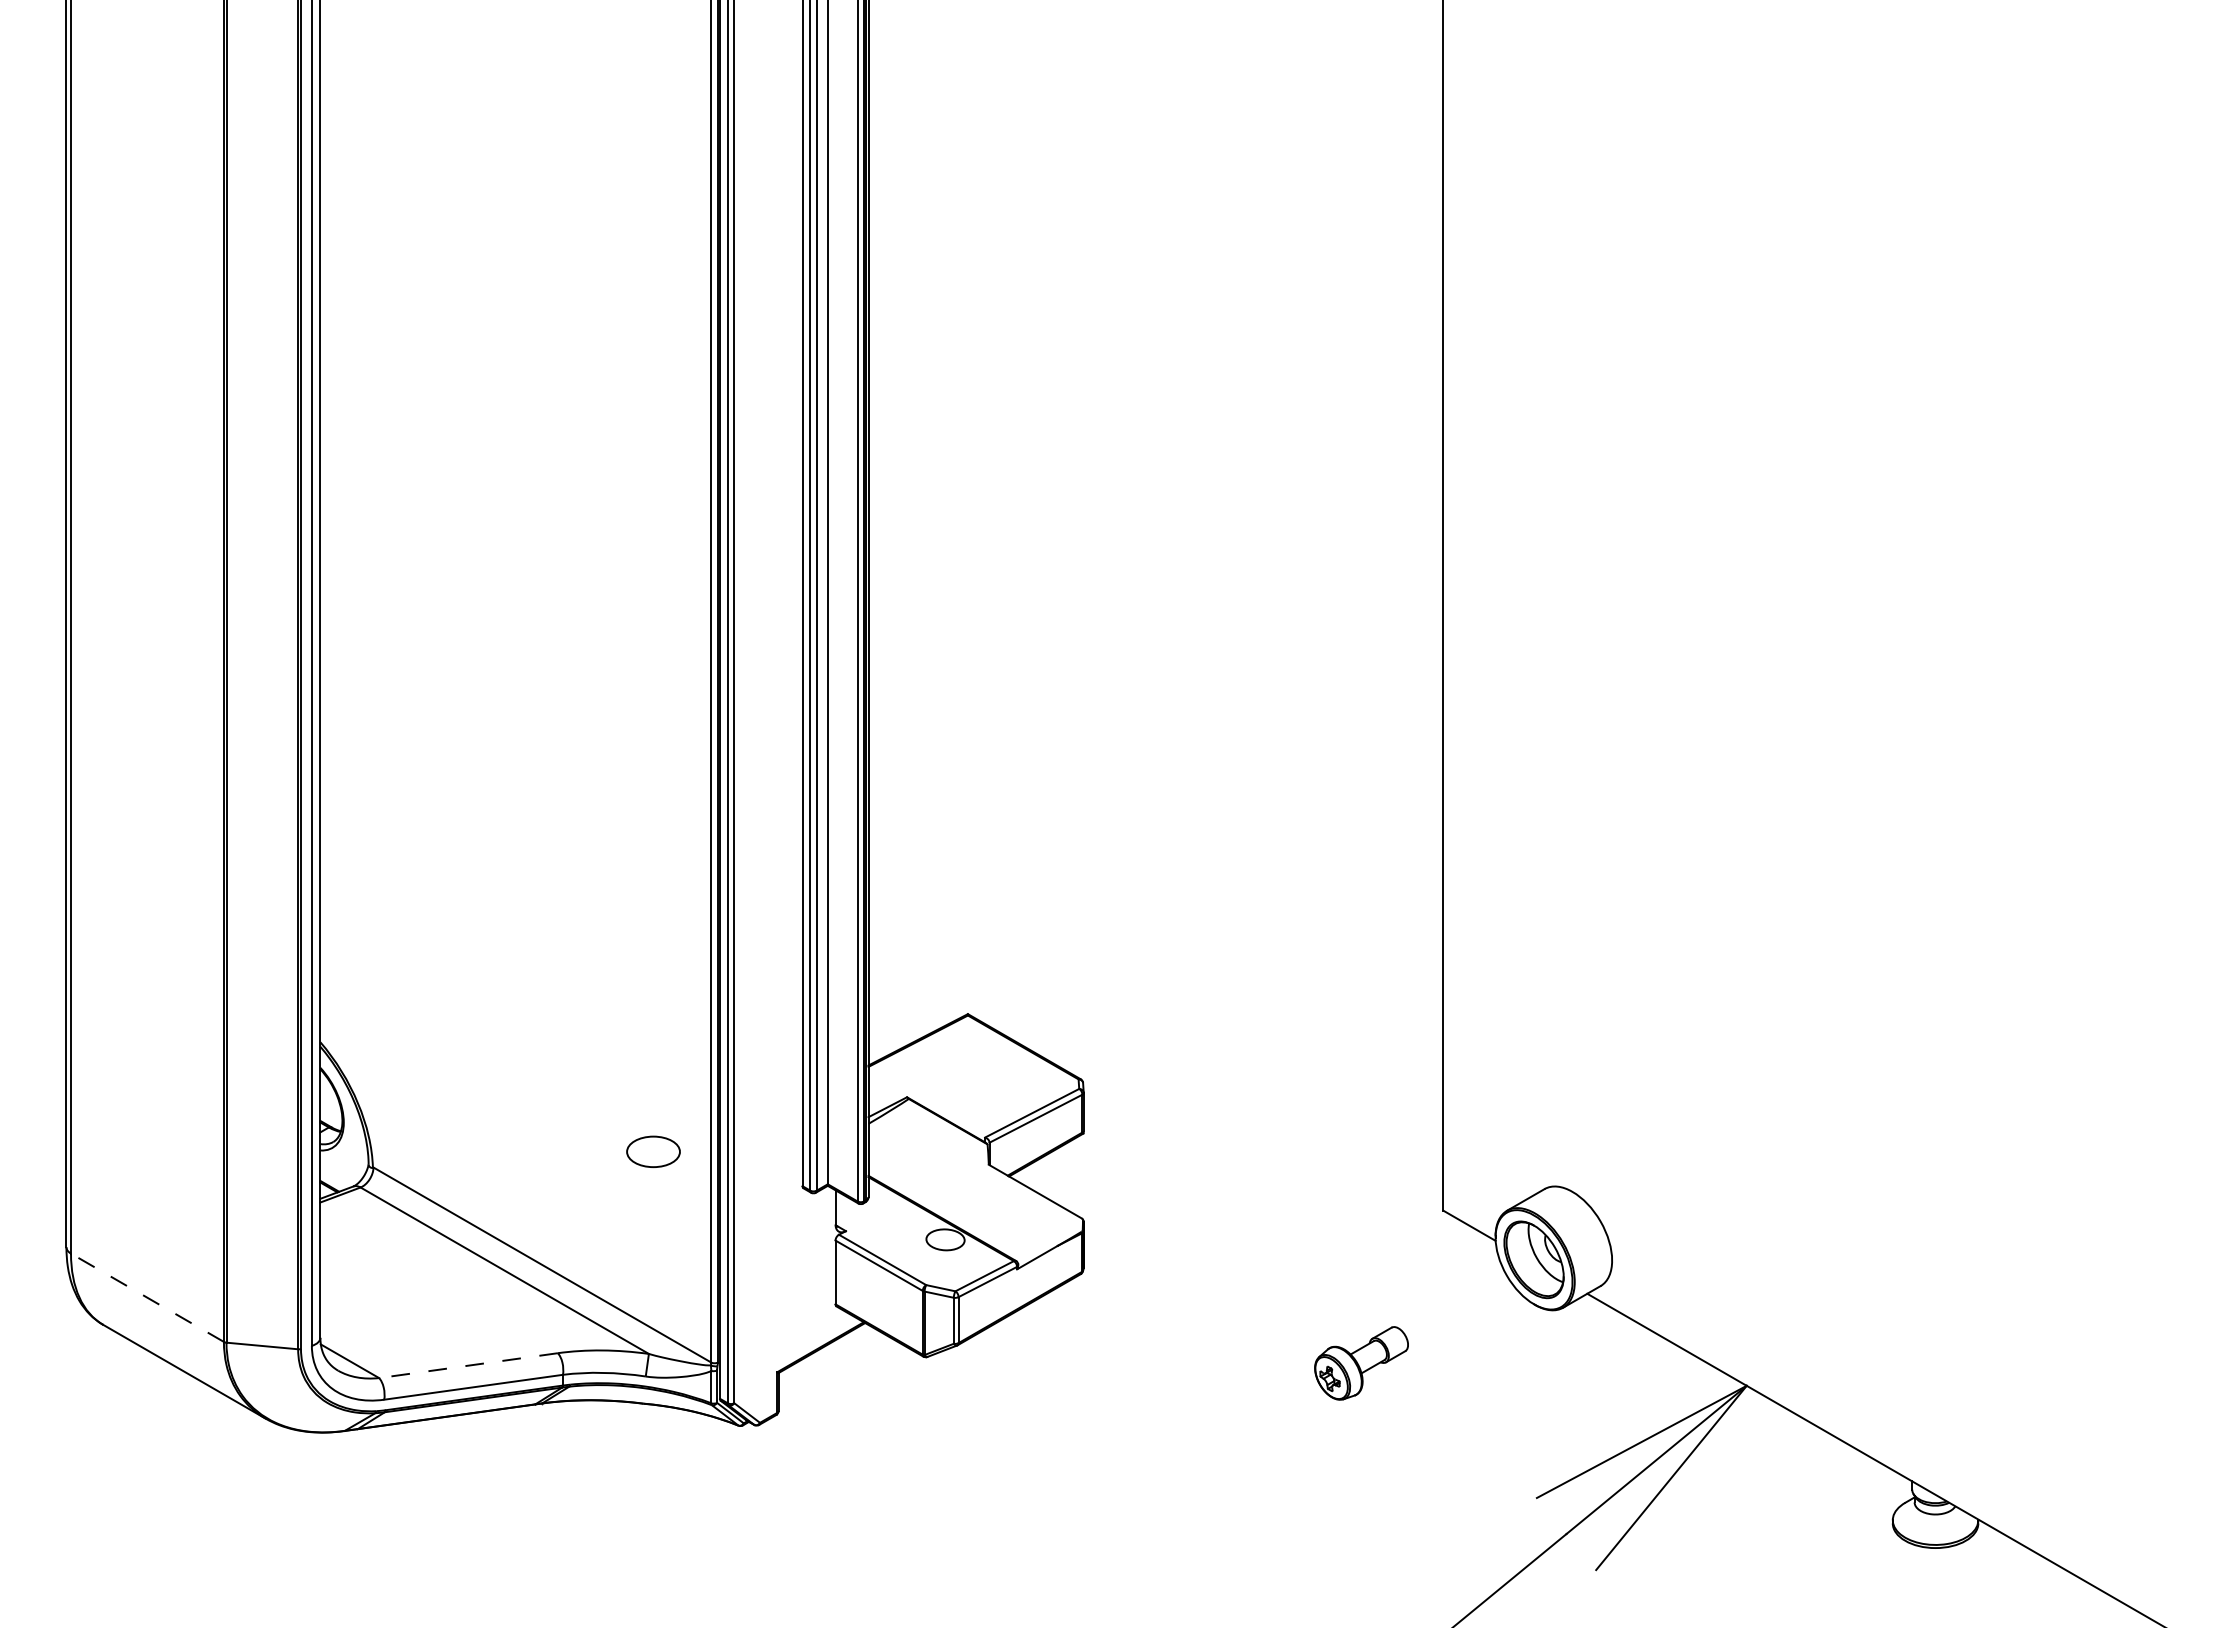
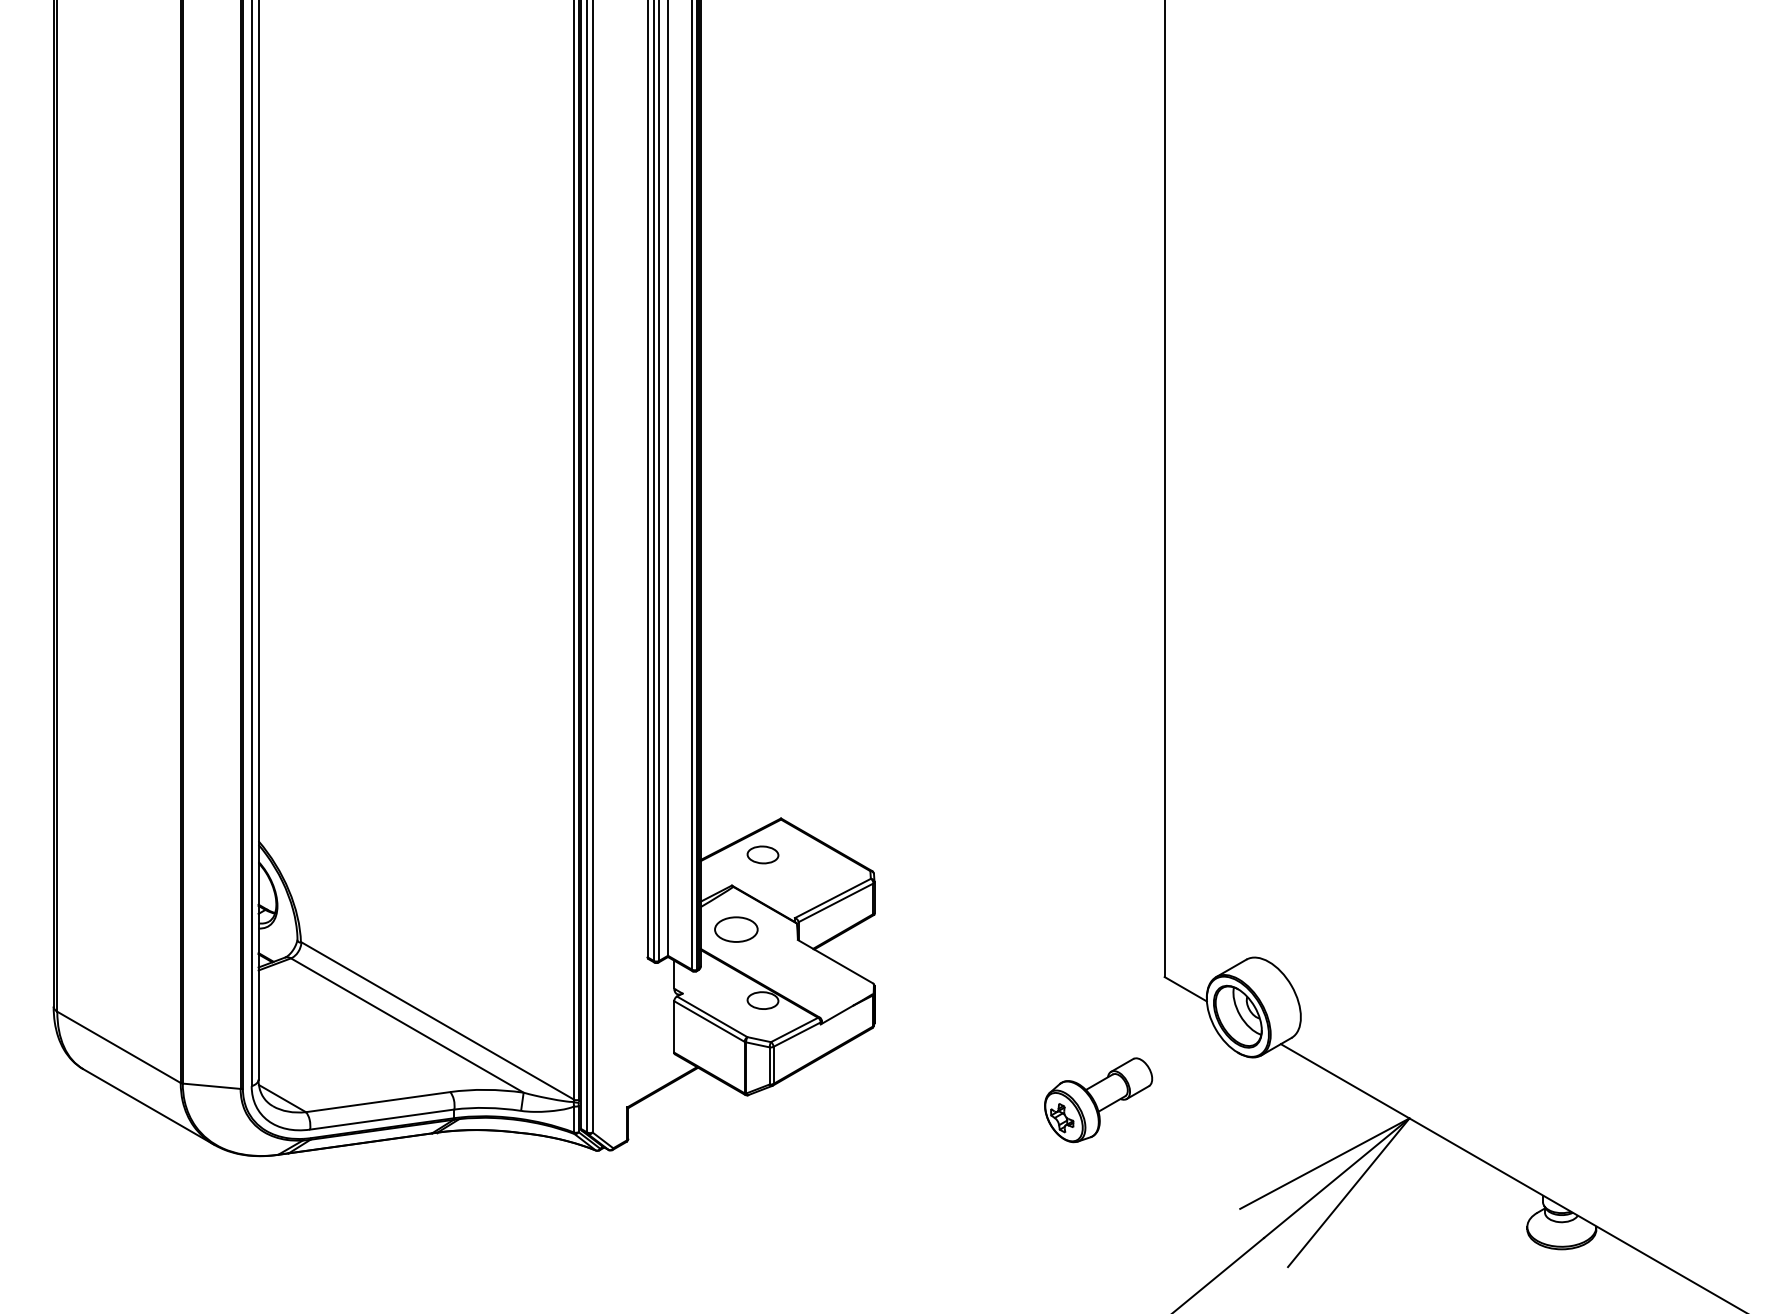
part: (944, 1058) -> (762, 854), added
part: (653, 1151) -> (736, 929), moved
line: (146, 1297) -> (118, 1047), dashed -> solid
part: (1361, 1363) -> (1098, 1100), size x1.43
line: (469, 1366) -> (378, 1102), dashed -> solid

